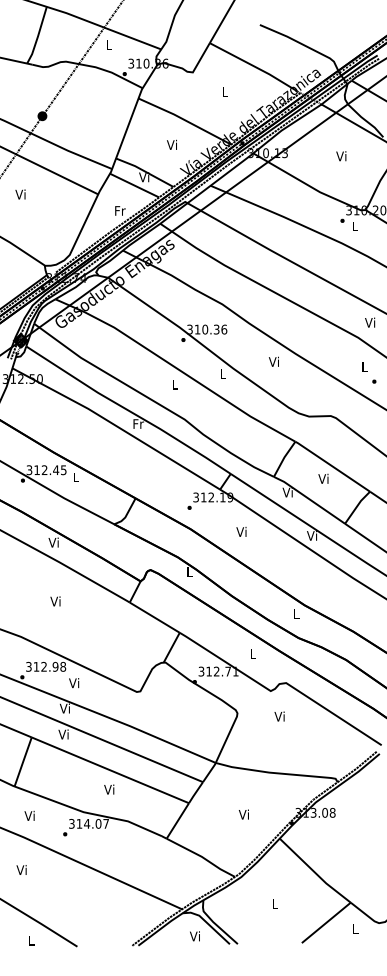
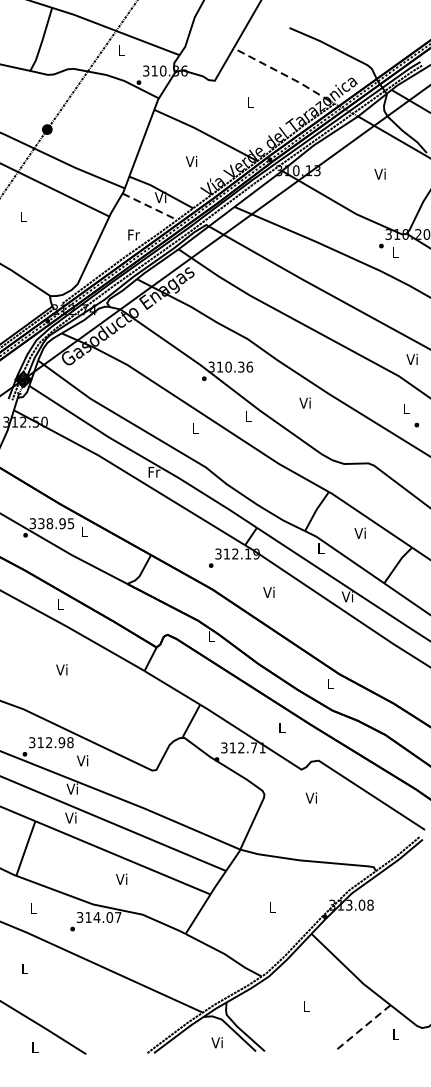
line: (253, 66) -> (282, 74), solid -> dashed
line: (135, 185) -> (150, 206), solid -> dashed
text: (20, 194) -> (22, 216), Vi -> L
text: (46, 470) -> (51, 524), 312.45 -> 338.95
text: (287, 492) -> (320, 548), Vi -> L
text: (53, 542) -> (59, 604), Vi -> L
text: (243, 814) -> (271, 907), Vi -> L
text: (29, 815) -> (32, 908), Vi -> L
text: (21, 869) -> (23, 968), Vi -> L
line: (326, 922) -> (363, 1027), solid -> dashed

